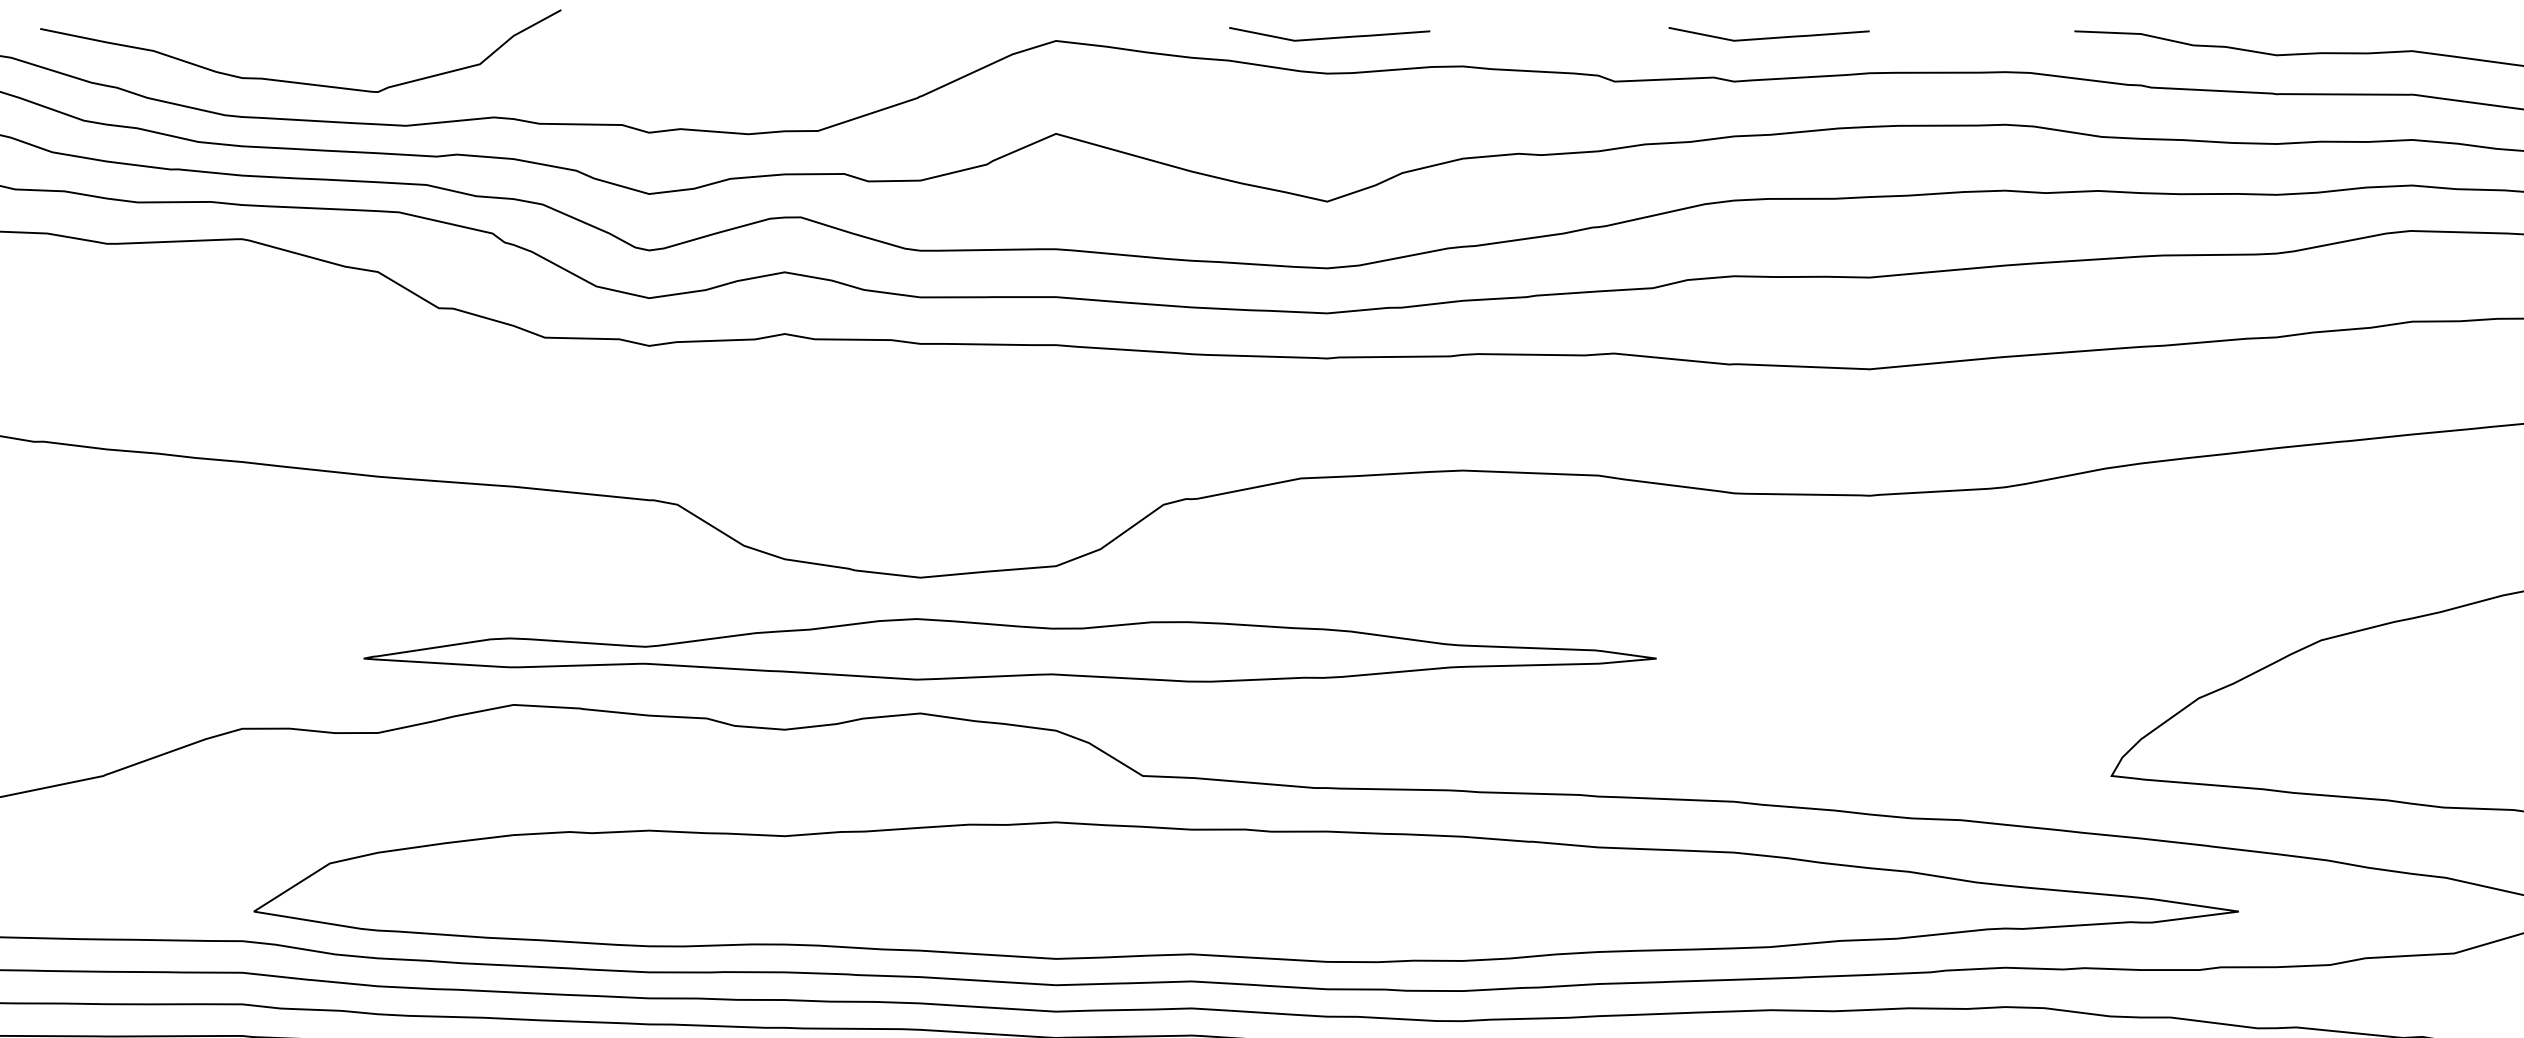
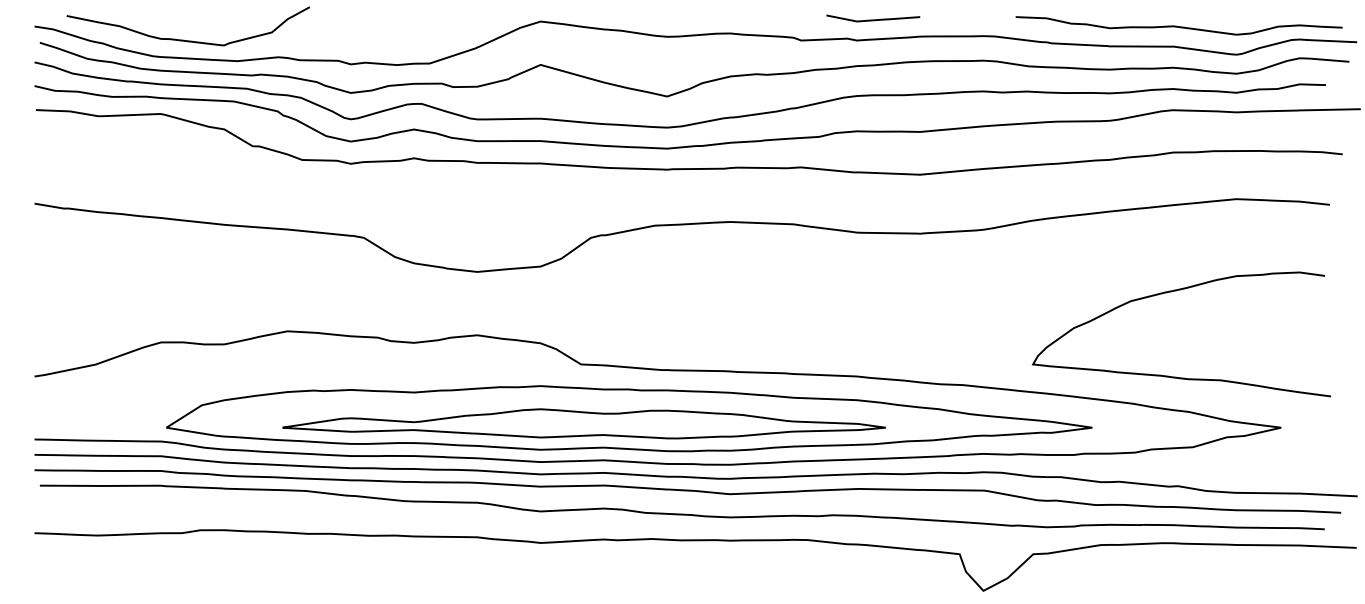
line: (1330, 36) -> (668, 19), removed
part: (1008, 649) -> (583, 423), moved

